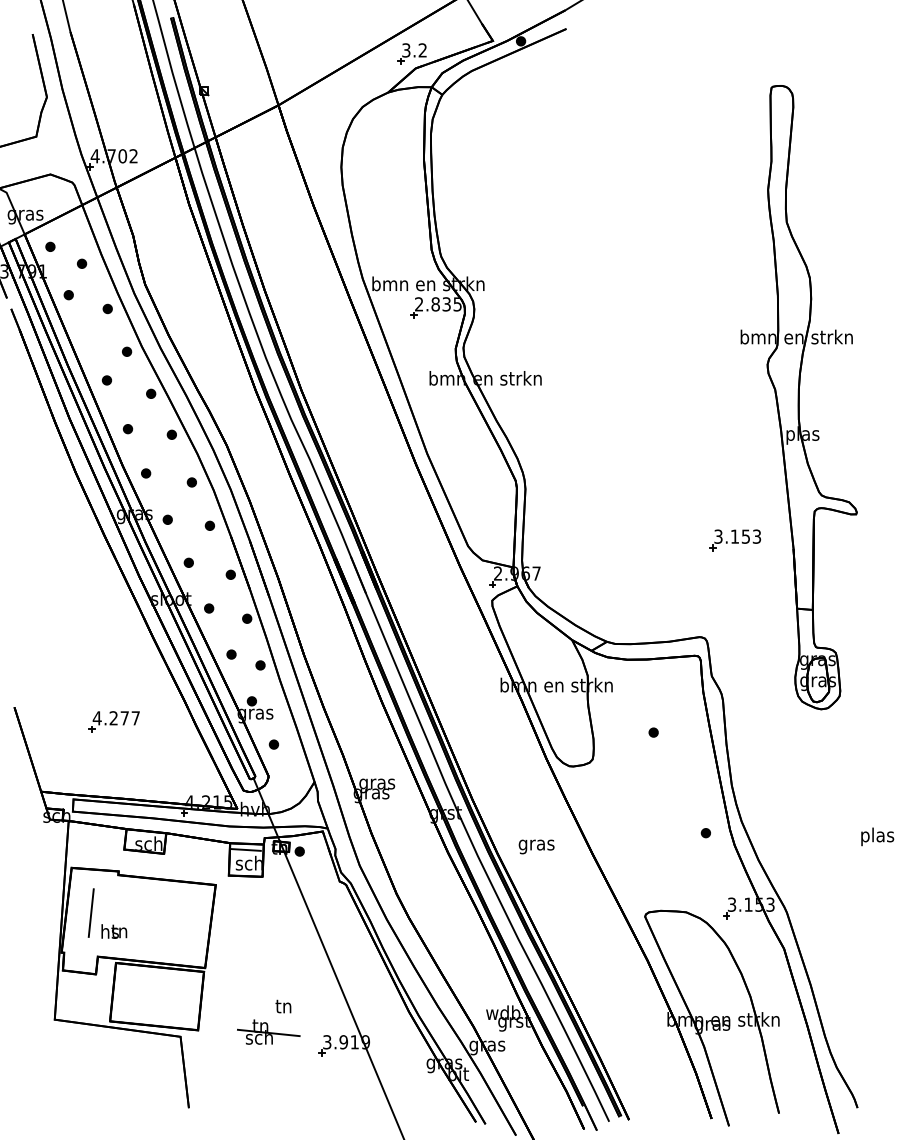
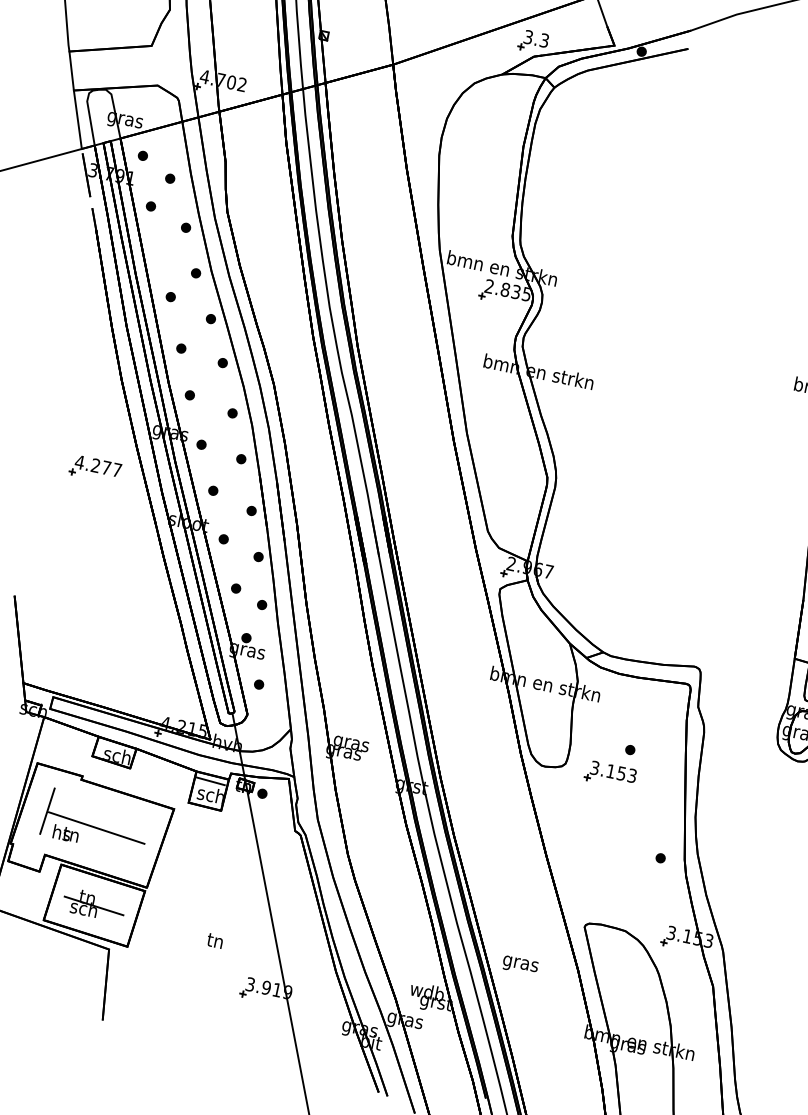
text: (422, 50) -> (544, 40), 3.2 -> 3.3
part: (734, 540) -> (609, 774), moved
part: (113, 721) -> (94, 468), moved
text: (536, 846) -> (520, 965), moved
line: (143, 919) -> (96, 828), added
part: (268, 1031) -> (94, 904), moved

